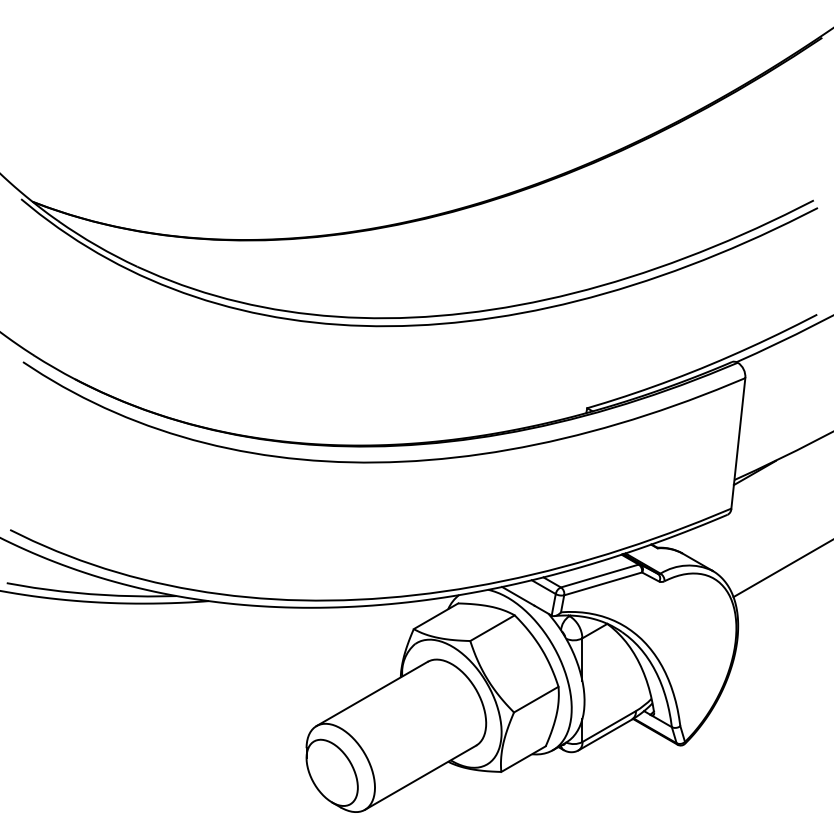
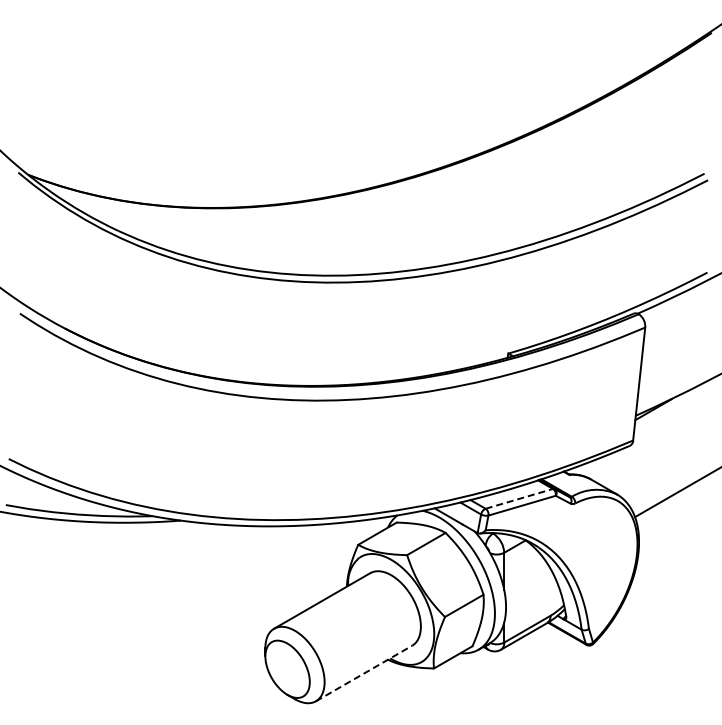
line: (600, 575) -> (519, 498), solid -> dashed
line: (421, 777) -> (364, 673), solid -> dashed

